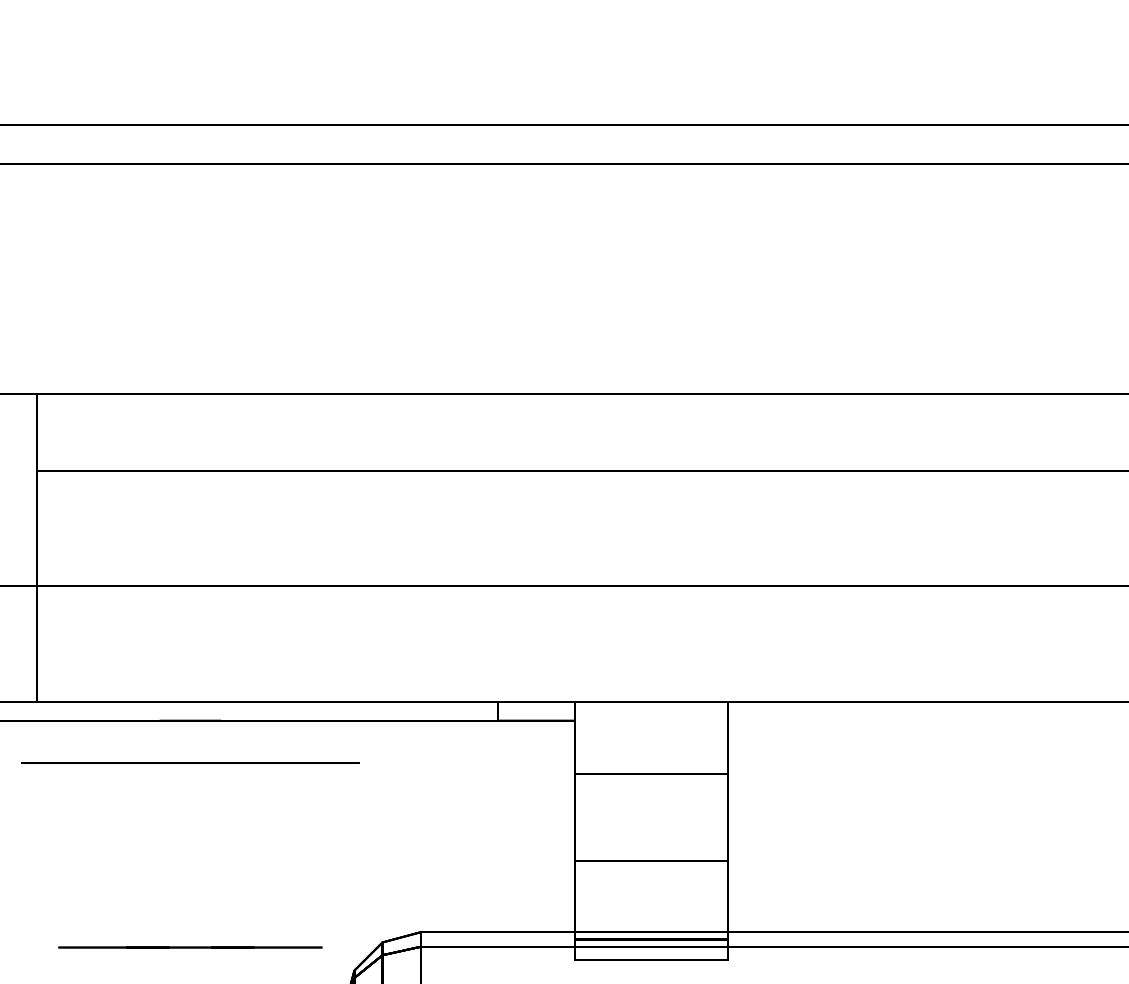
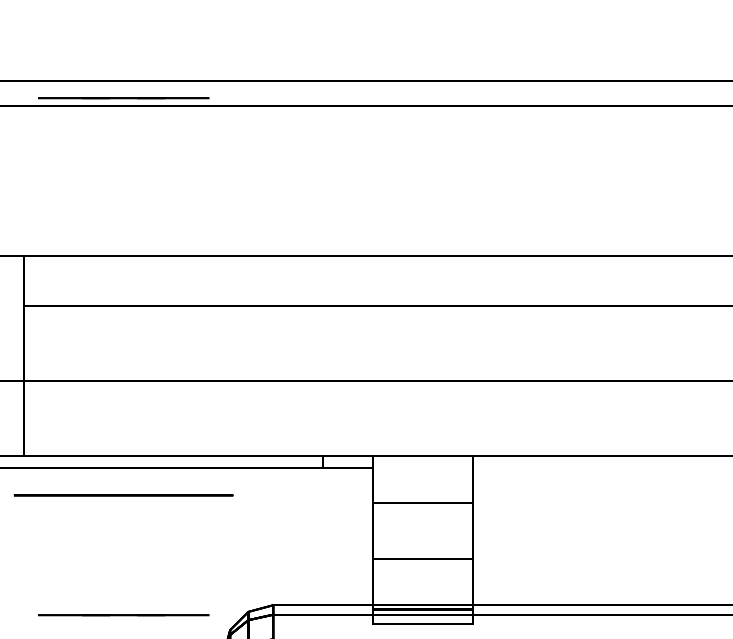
line: (190, 151) -> (123, 98), added

